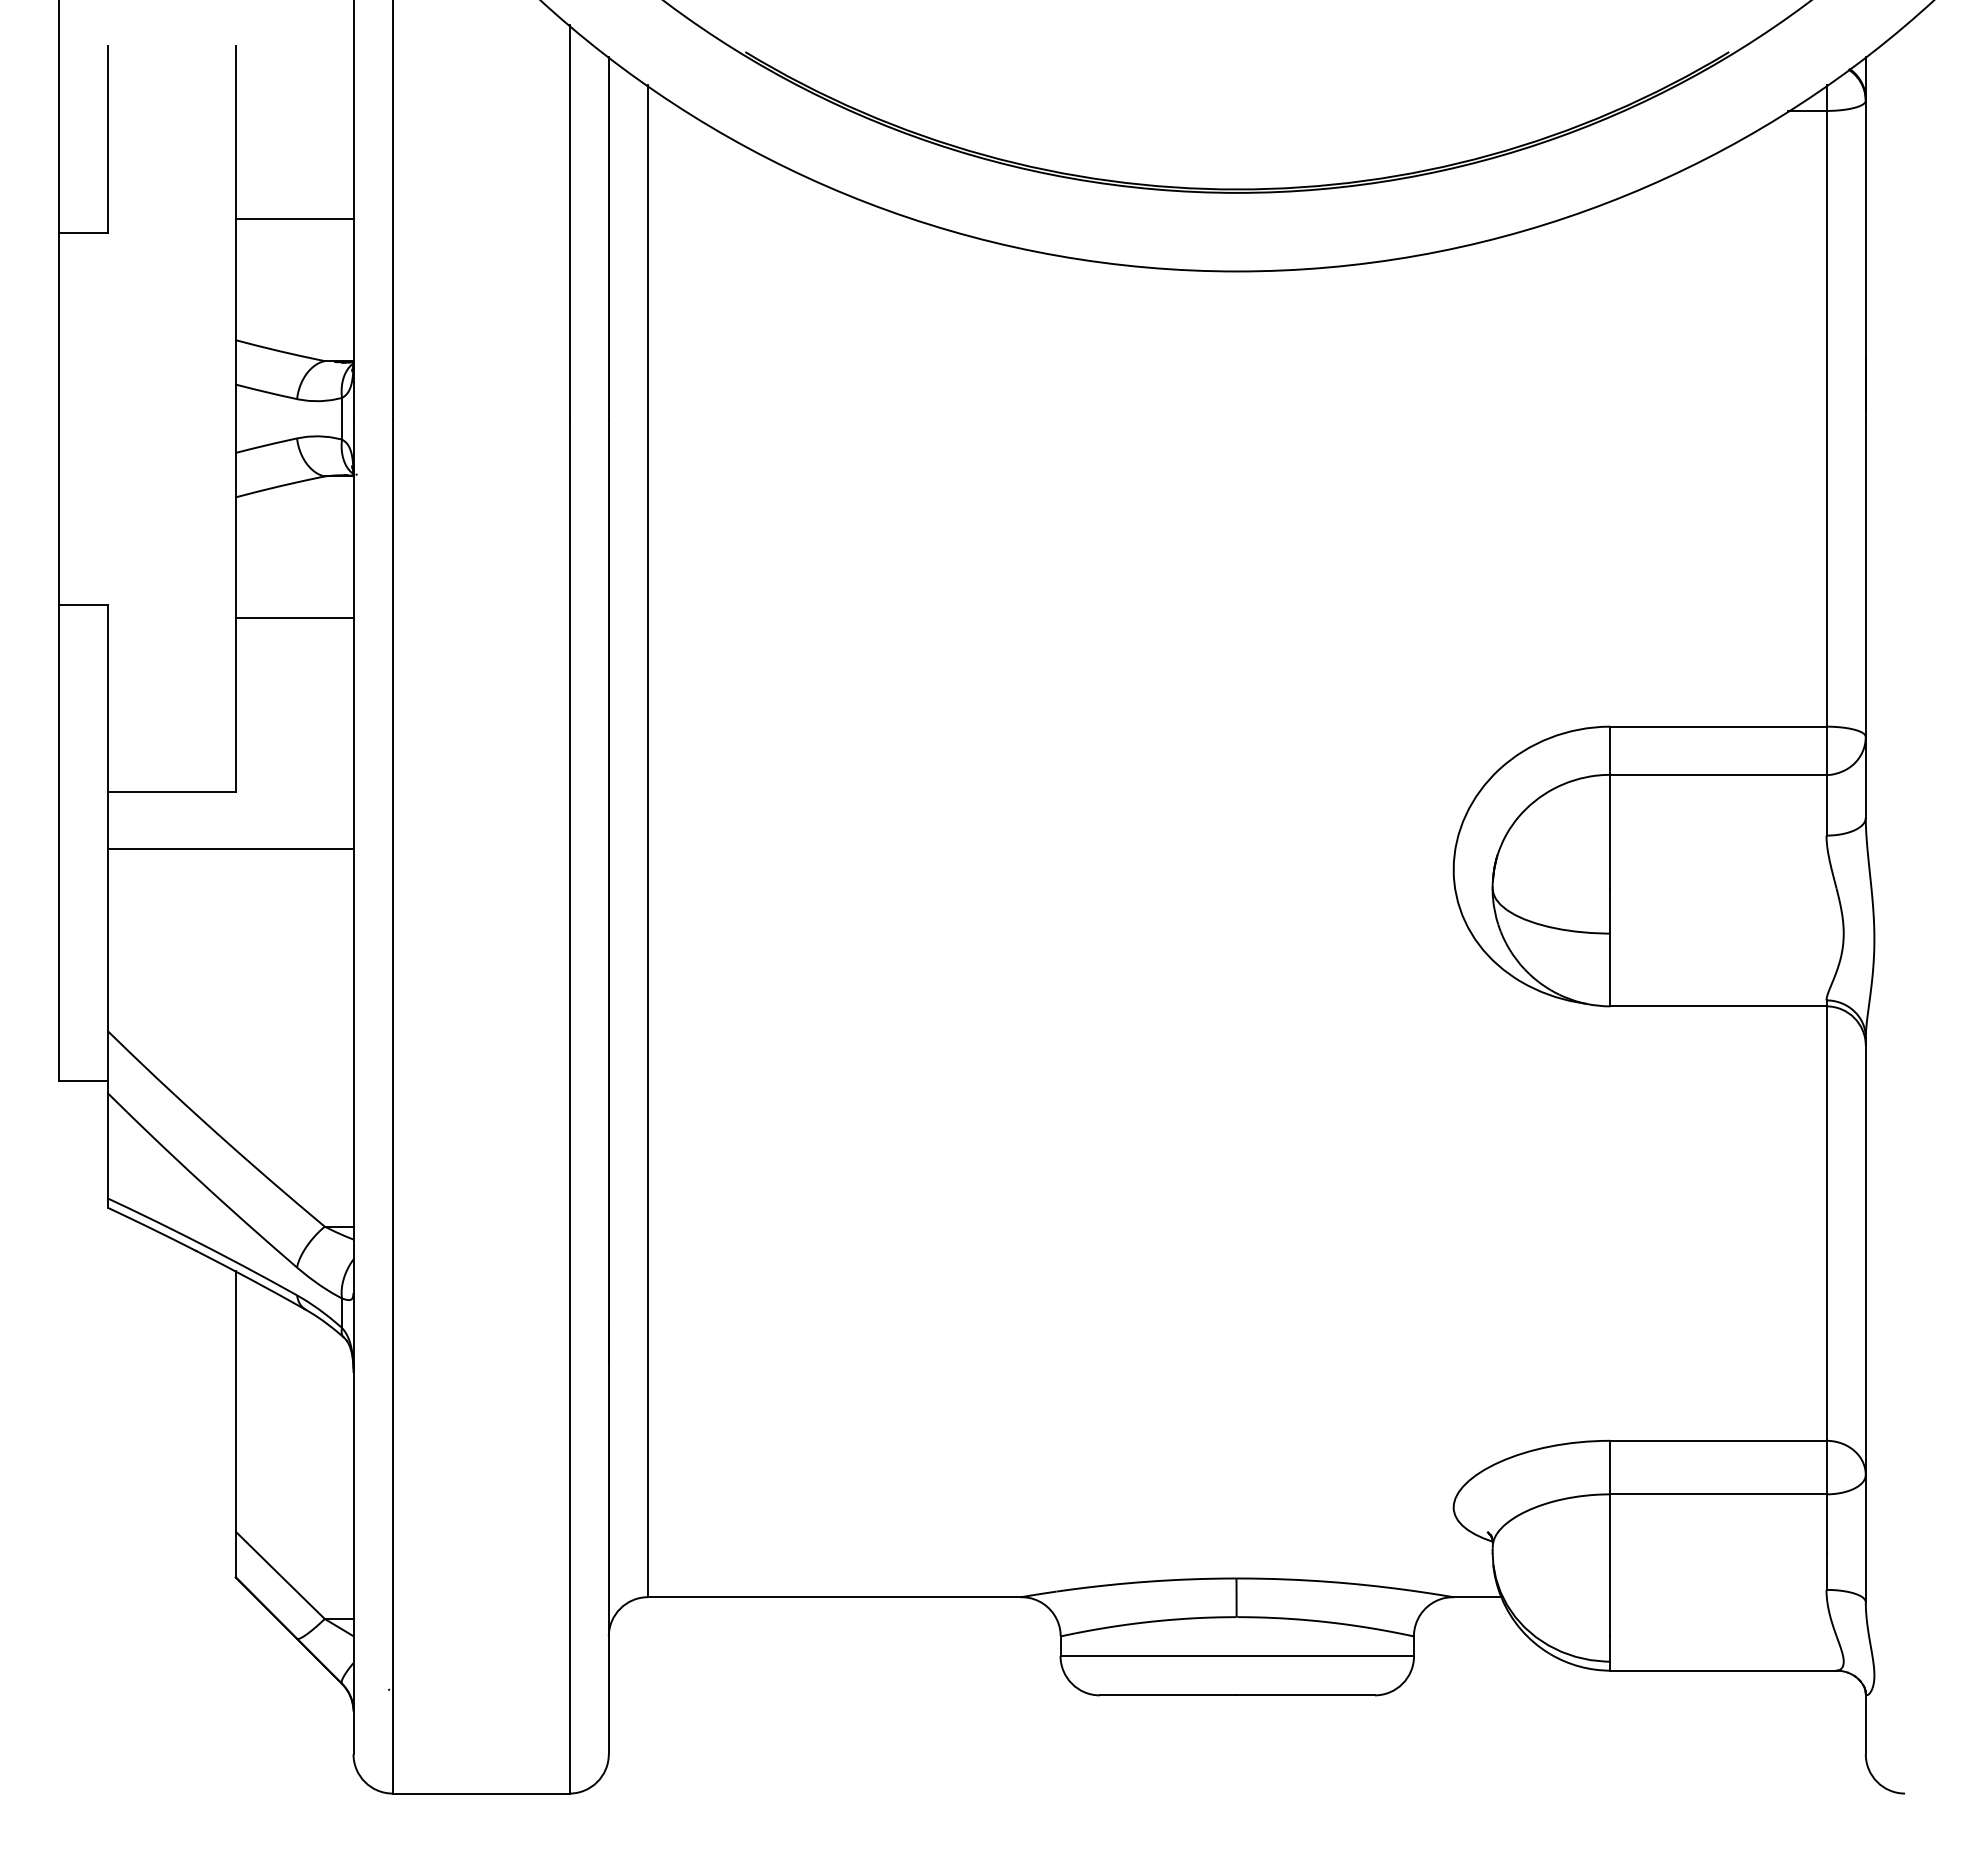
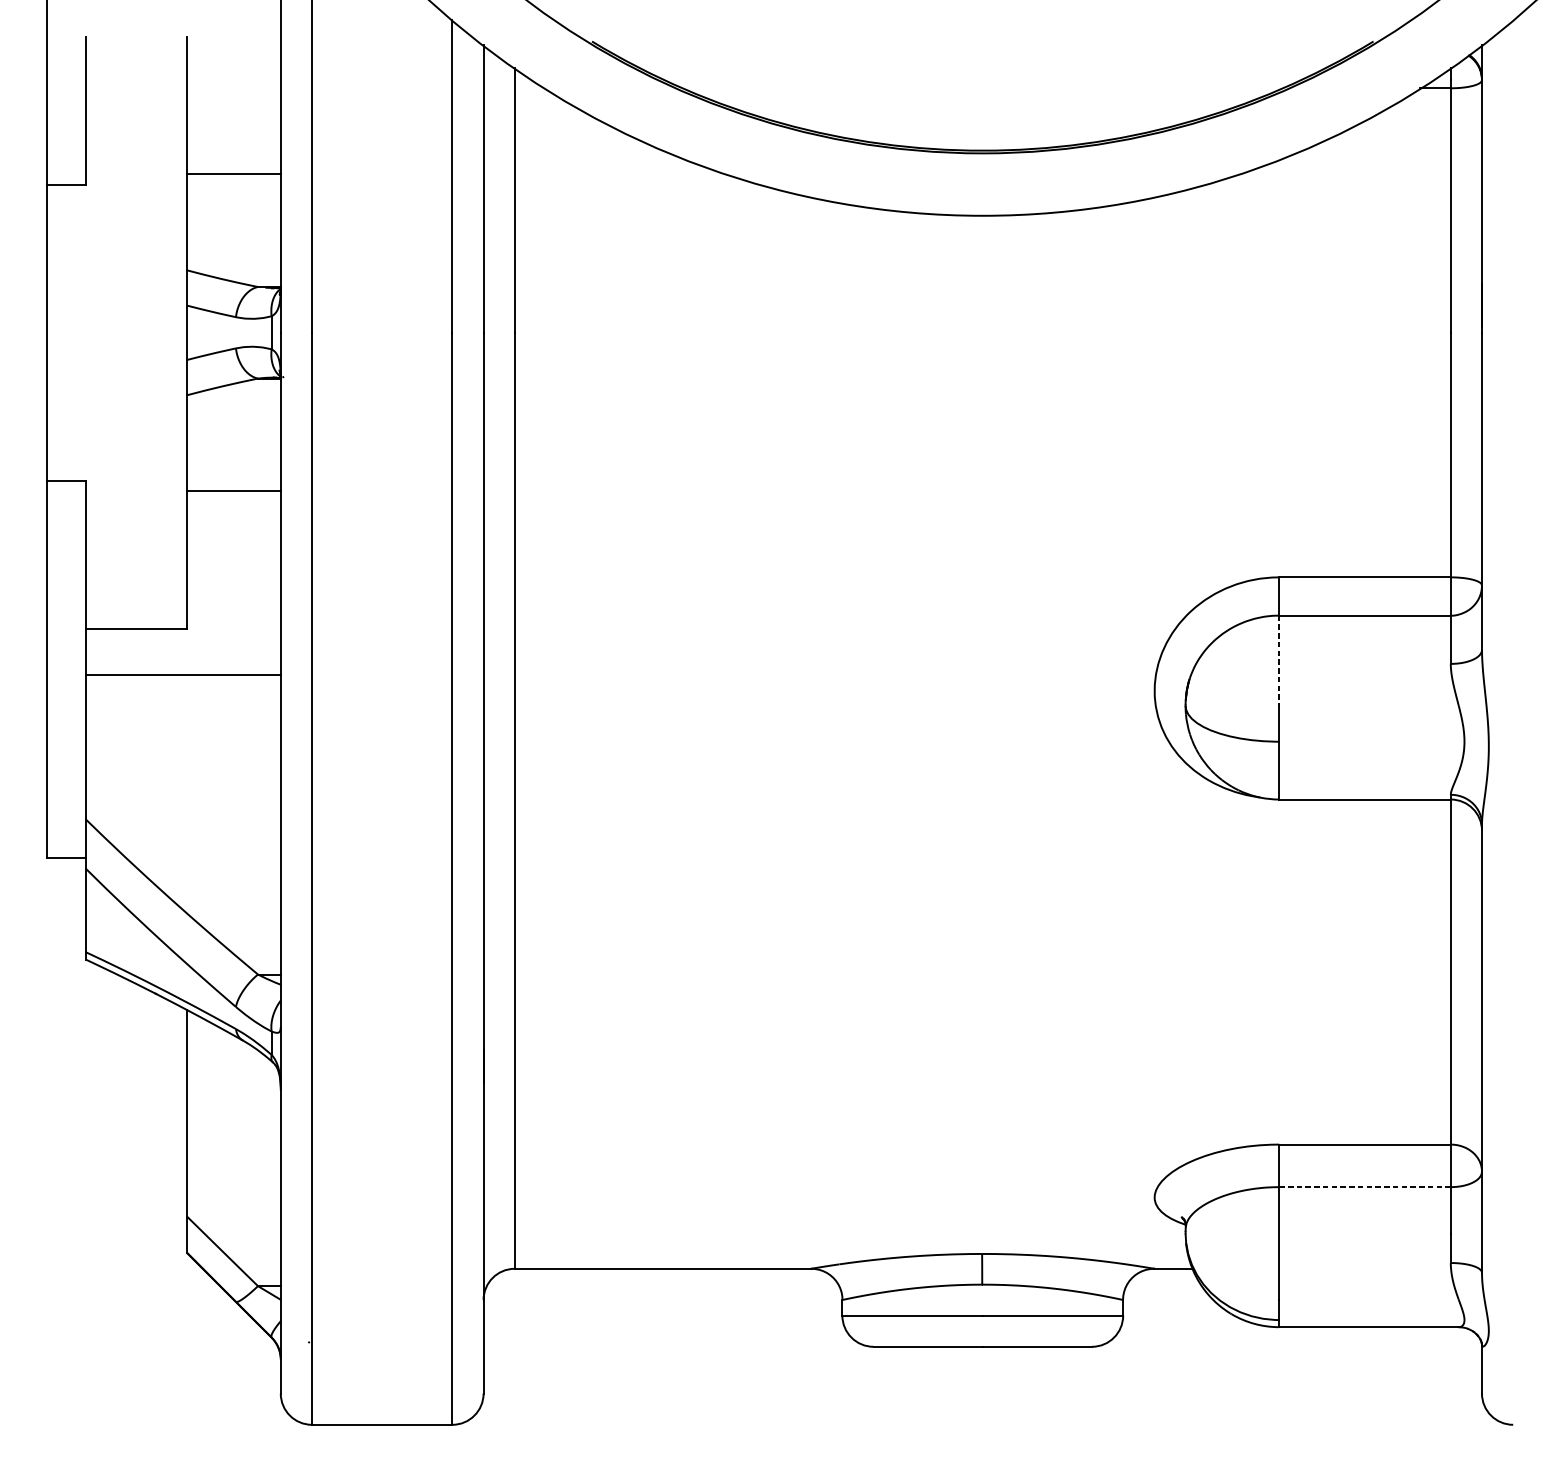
line: (1610, 831) -> (1279, 660), solid -> dashed
line: (1717, 1494) -> (1364, 1187), solid -> dashed

